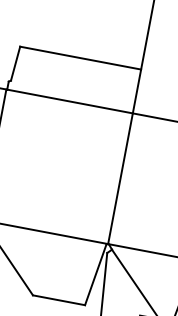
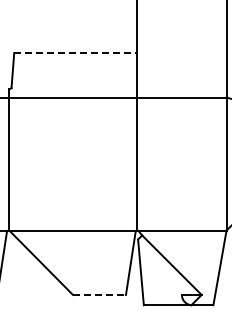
line: (80, 57) -> (75, 52), solid -> dashed
line: (59, 299) -> (99, 294), solid -> dashed

